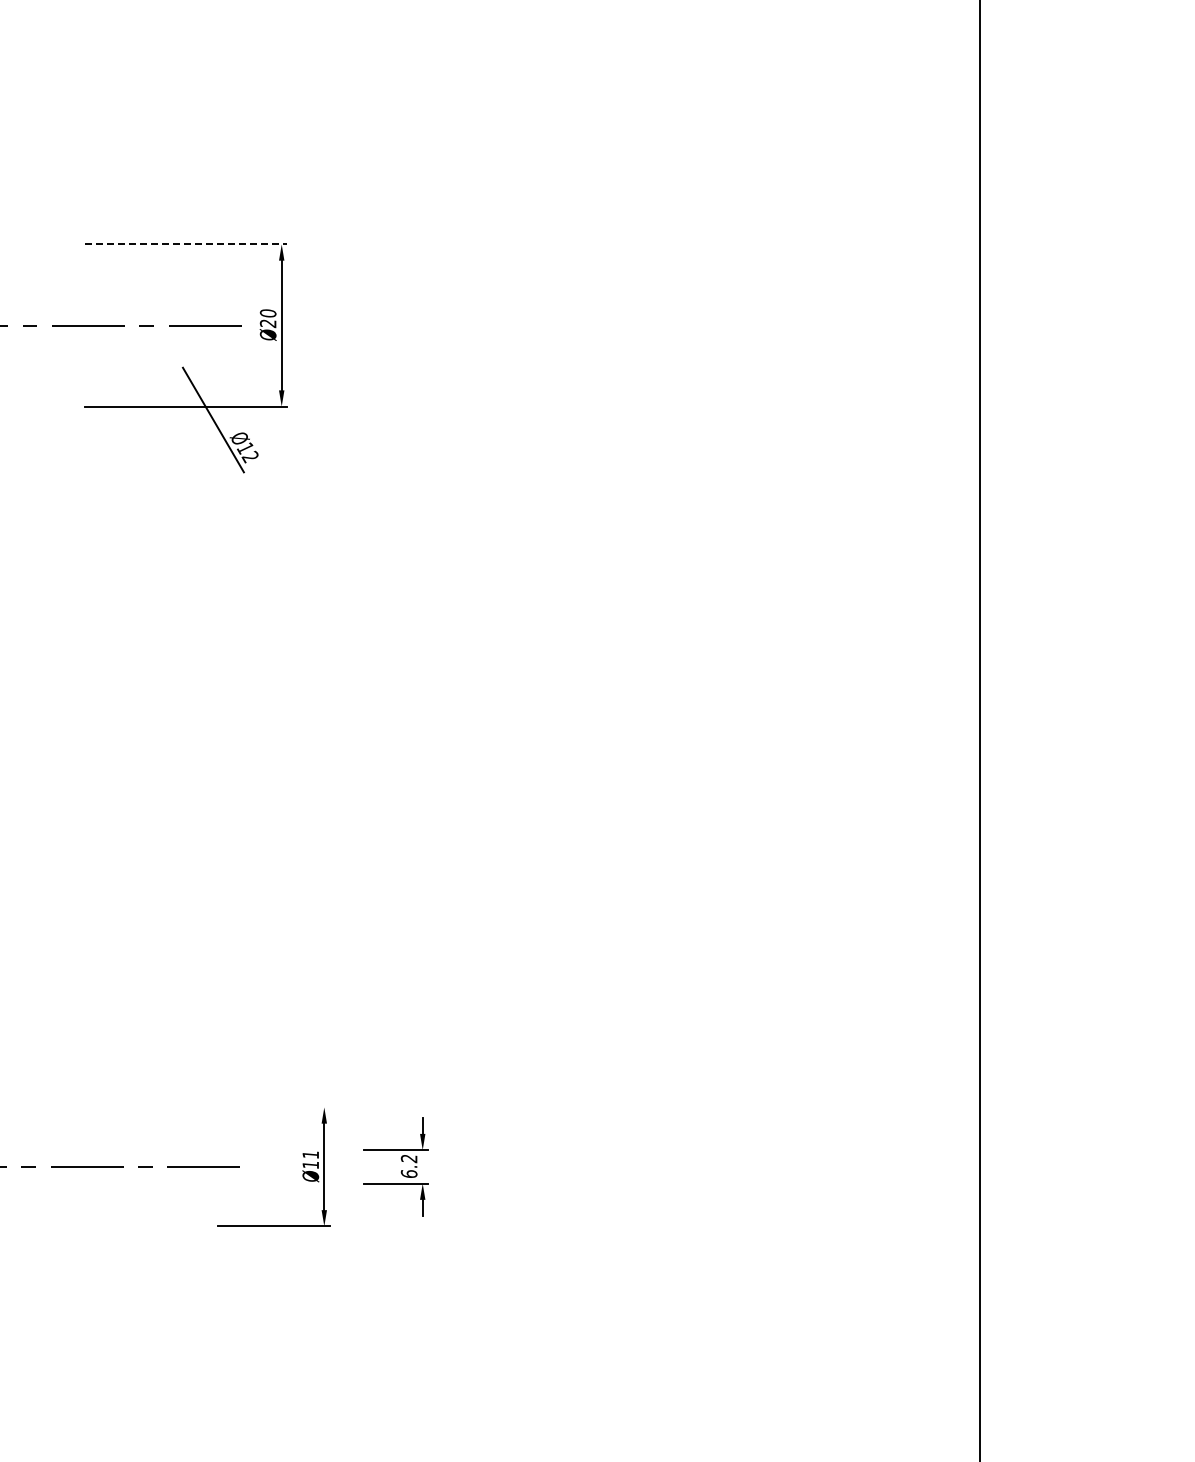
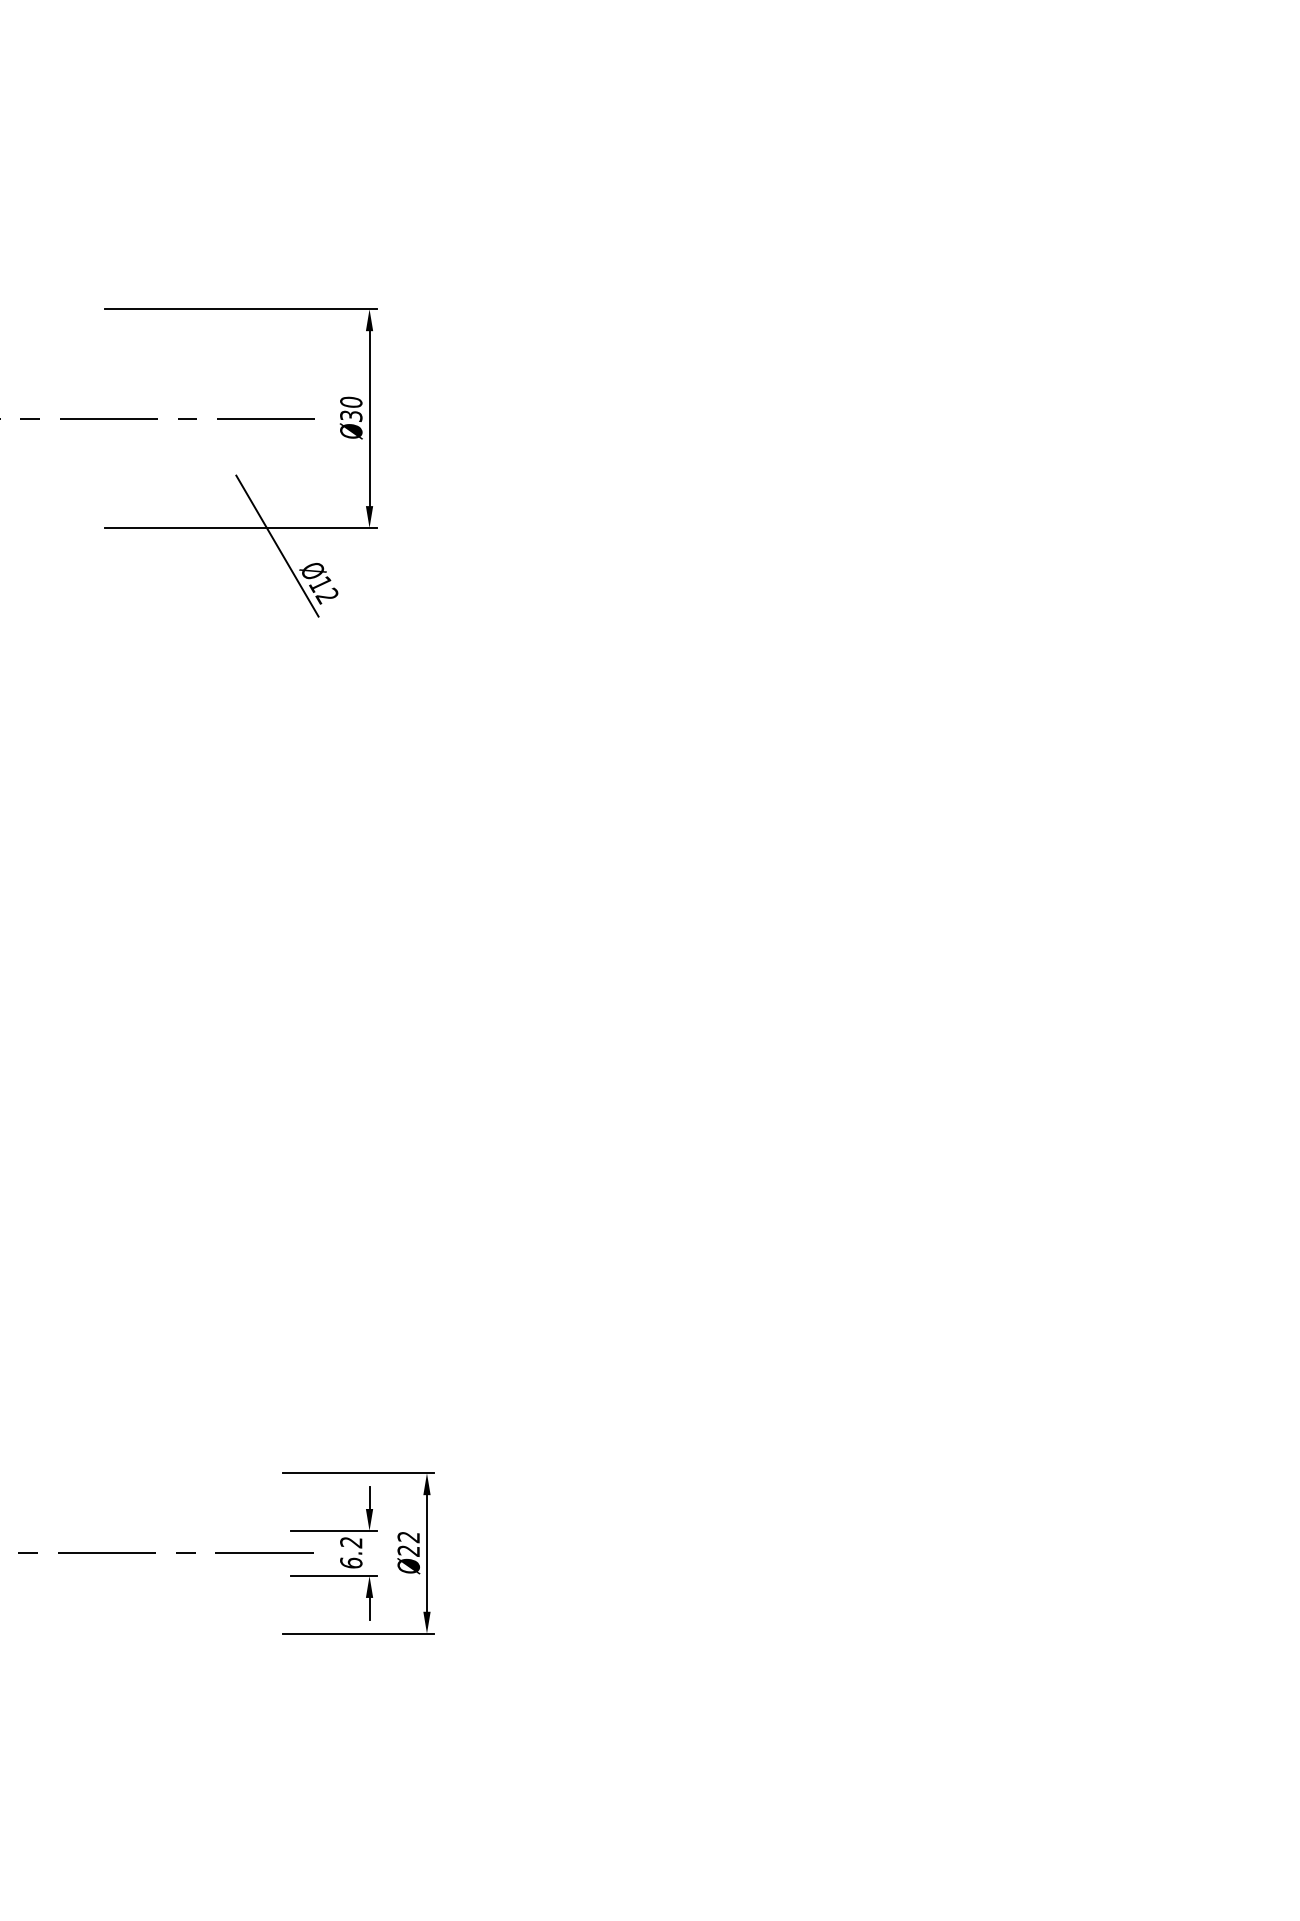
line: (186, 244) -> (241, 309), dashed -> solid
text: (268, 323) -> (351, 415), 20 -> 30
line: (273, 1107) -> (358, 1473), added
text: (310, 1160) -> (408, 1544), 11 -> 22
part: (401, 1170) -> (340, 1558), moved

